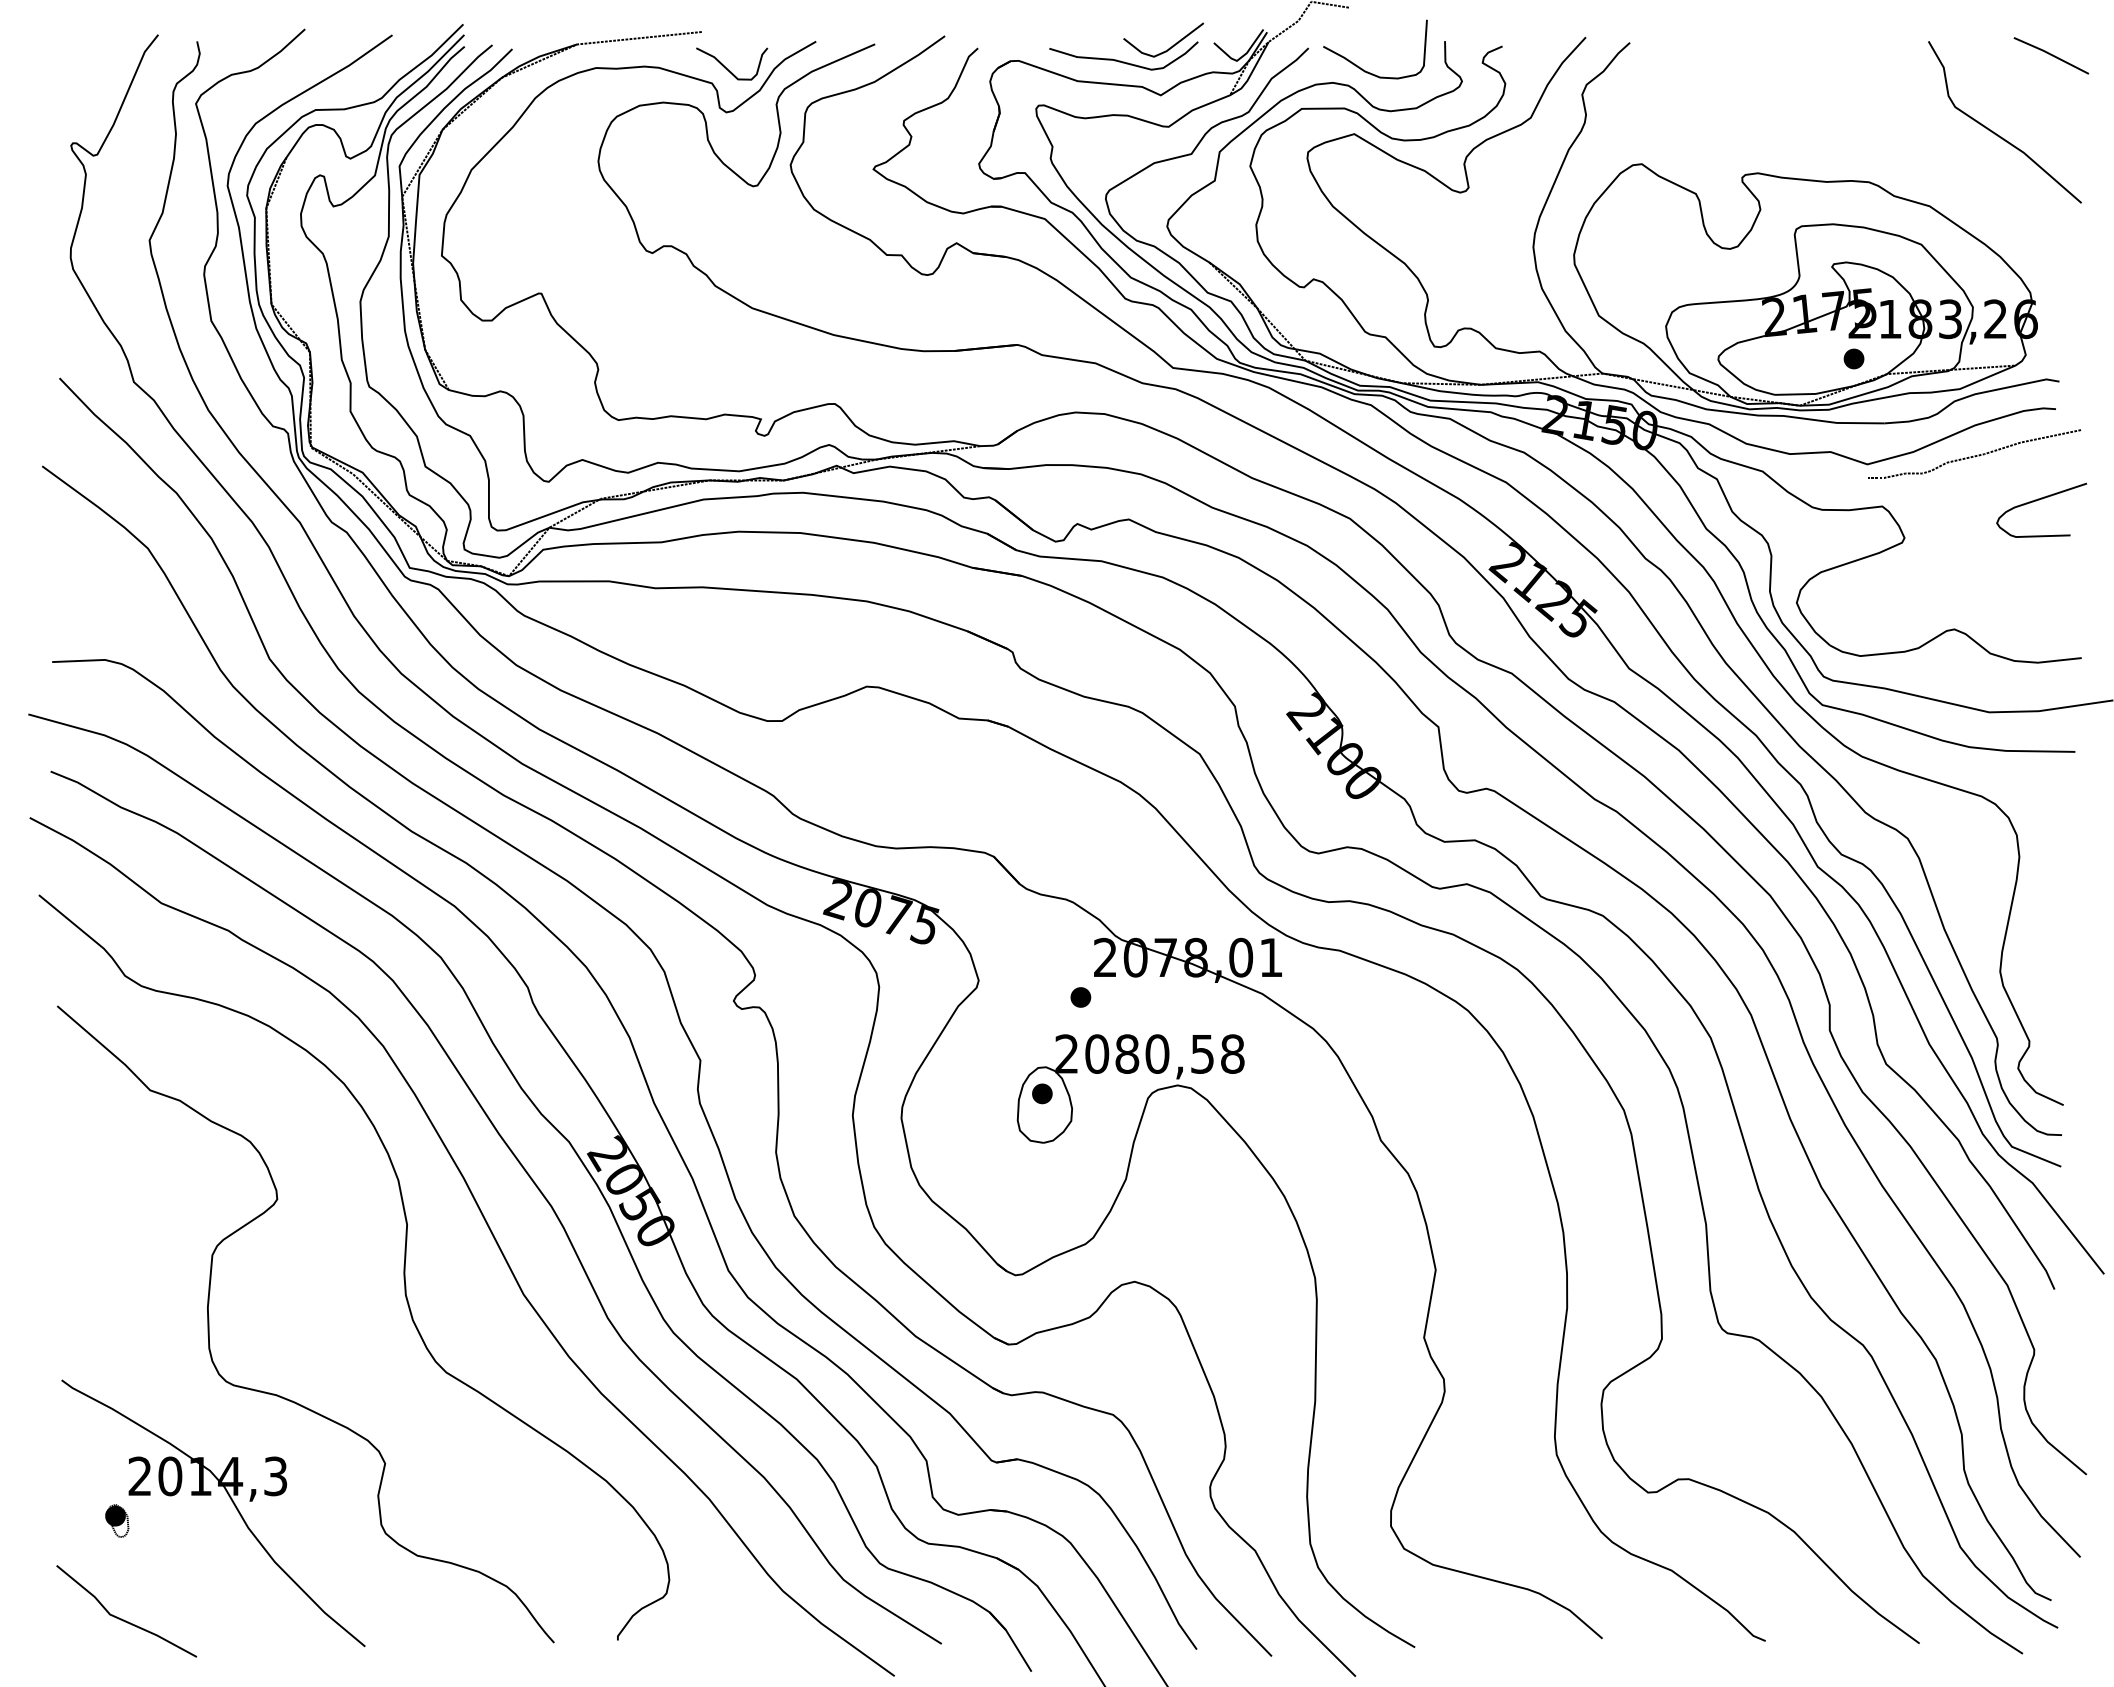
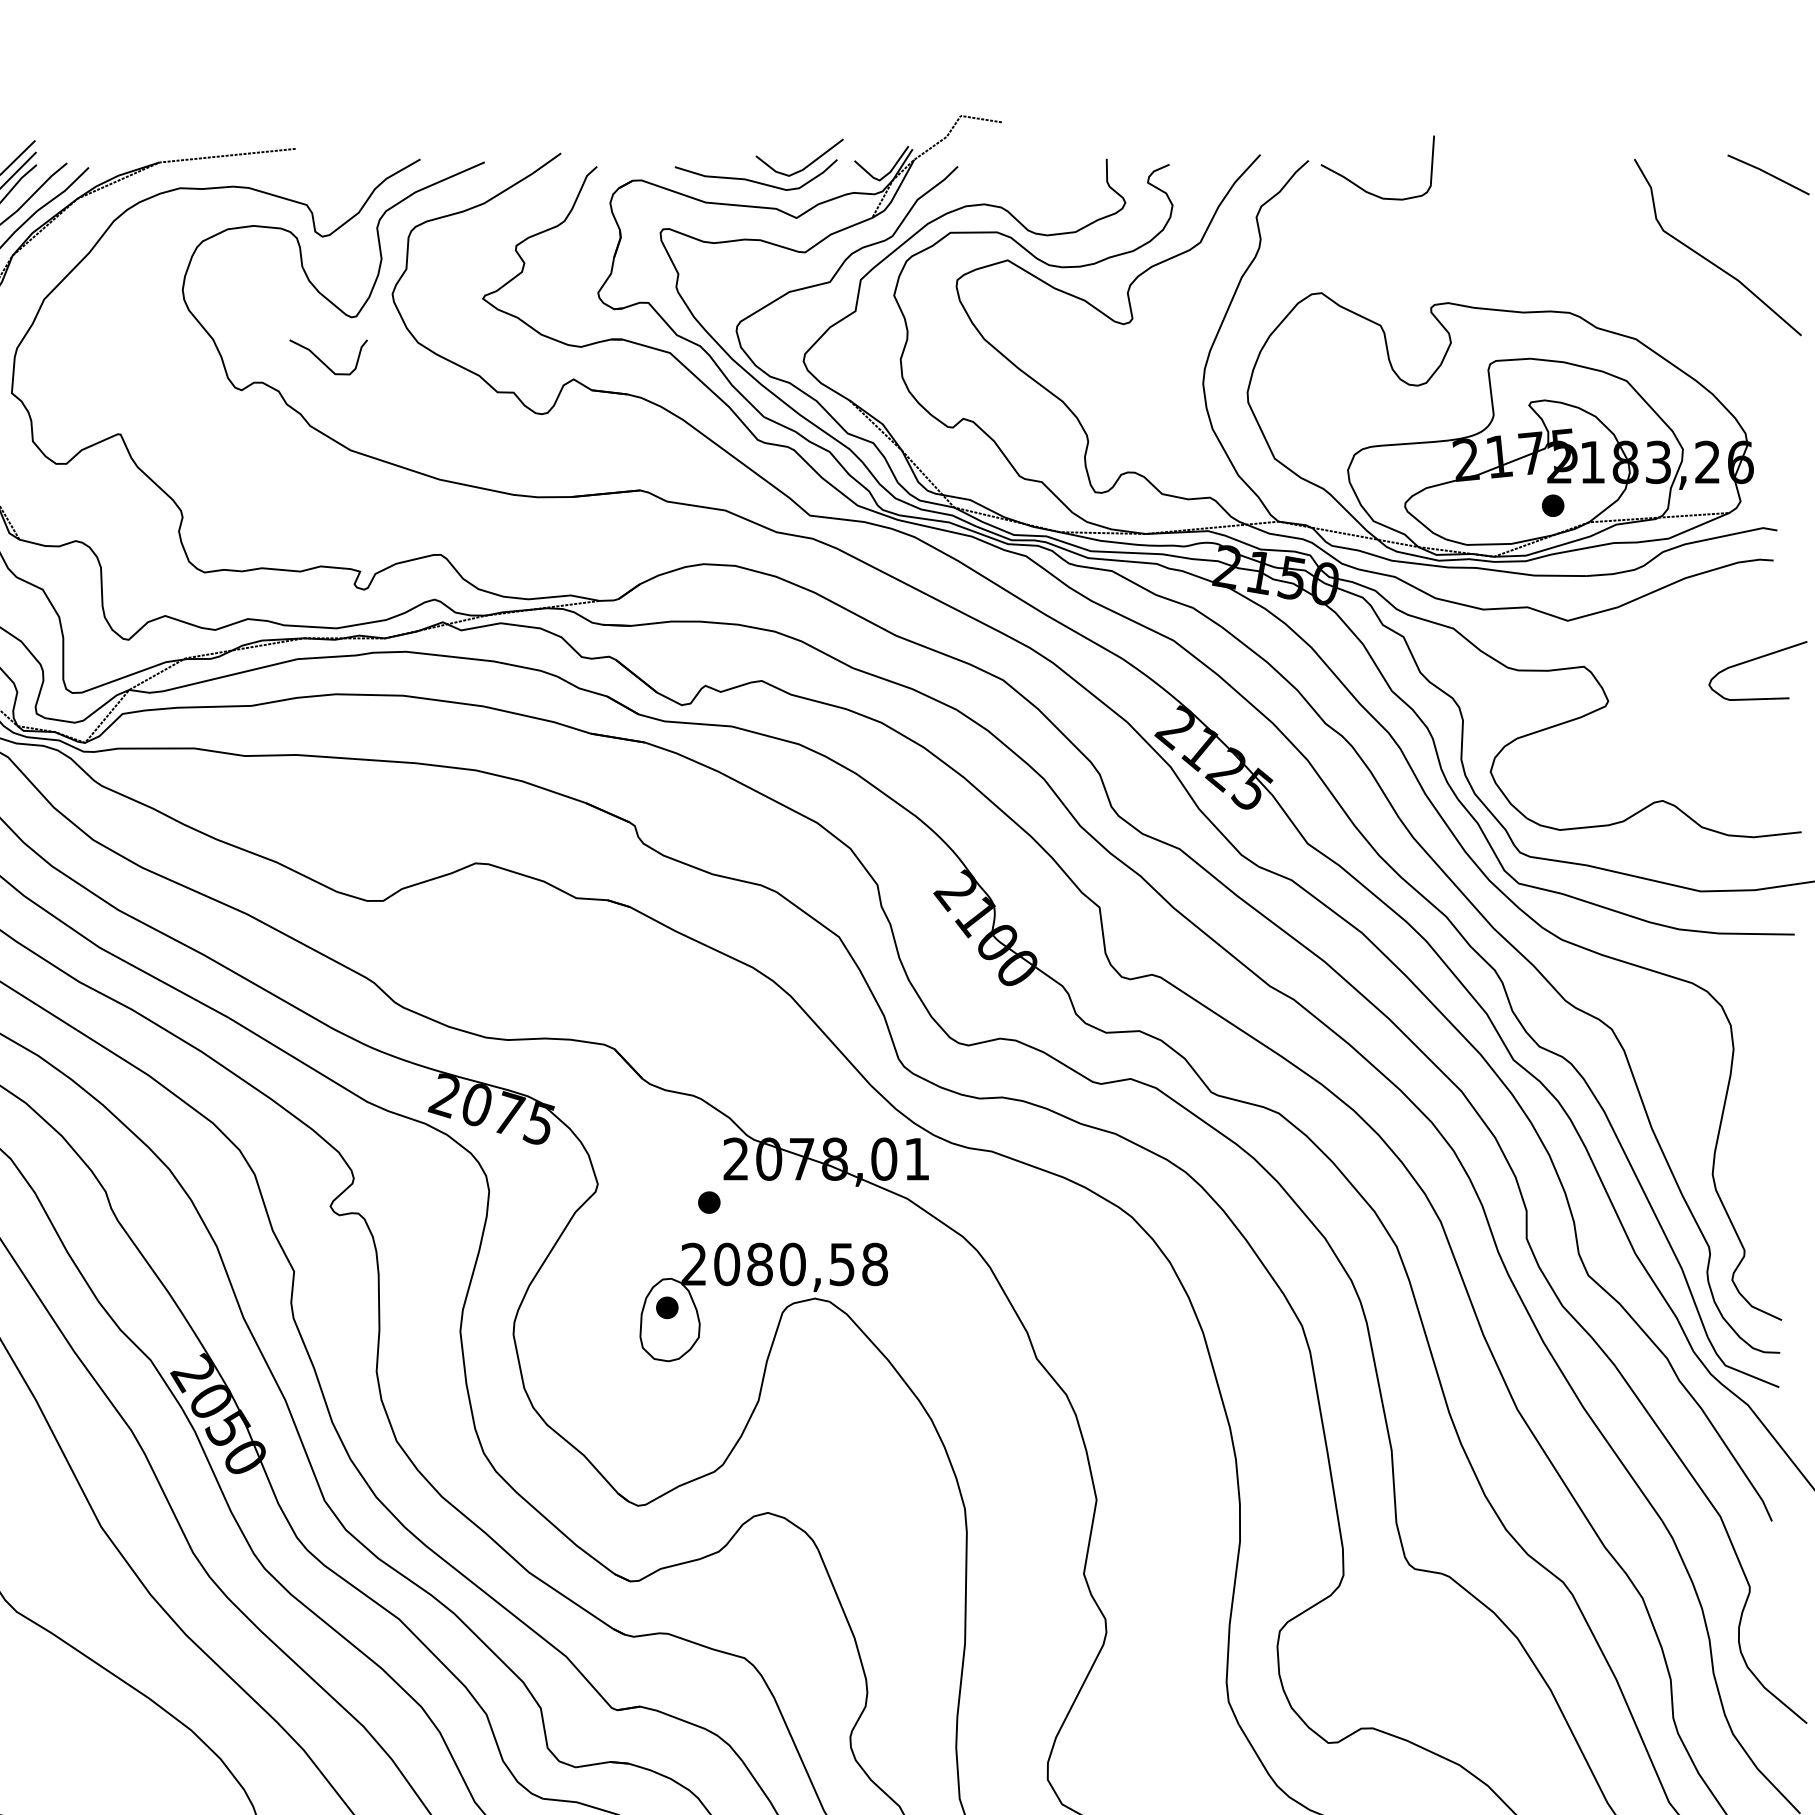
curve: (727, 68) -> (323, 362), moved
curve: (1362, 68) -> (1363, 188), moved
curve: (1974, 455) -> (1684, 611), removed

